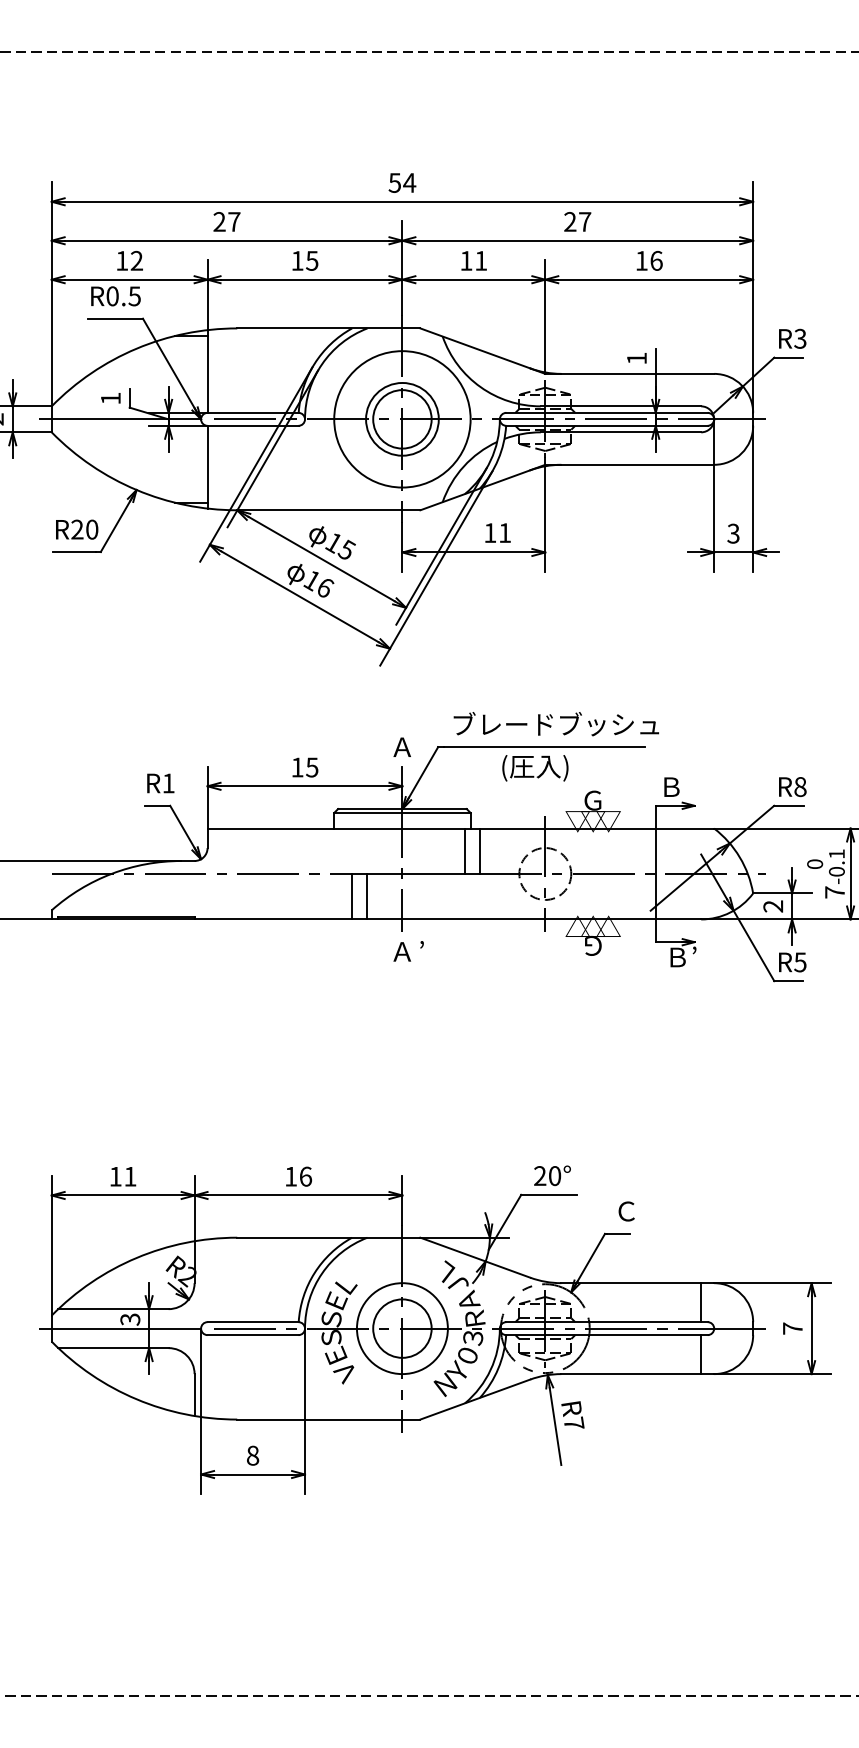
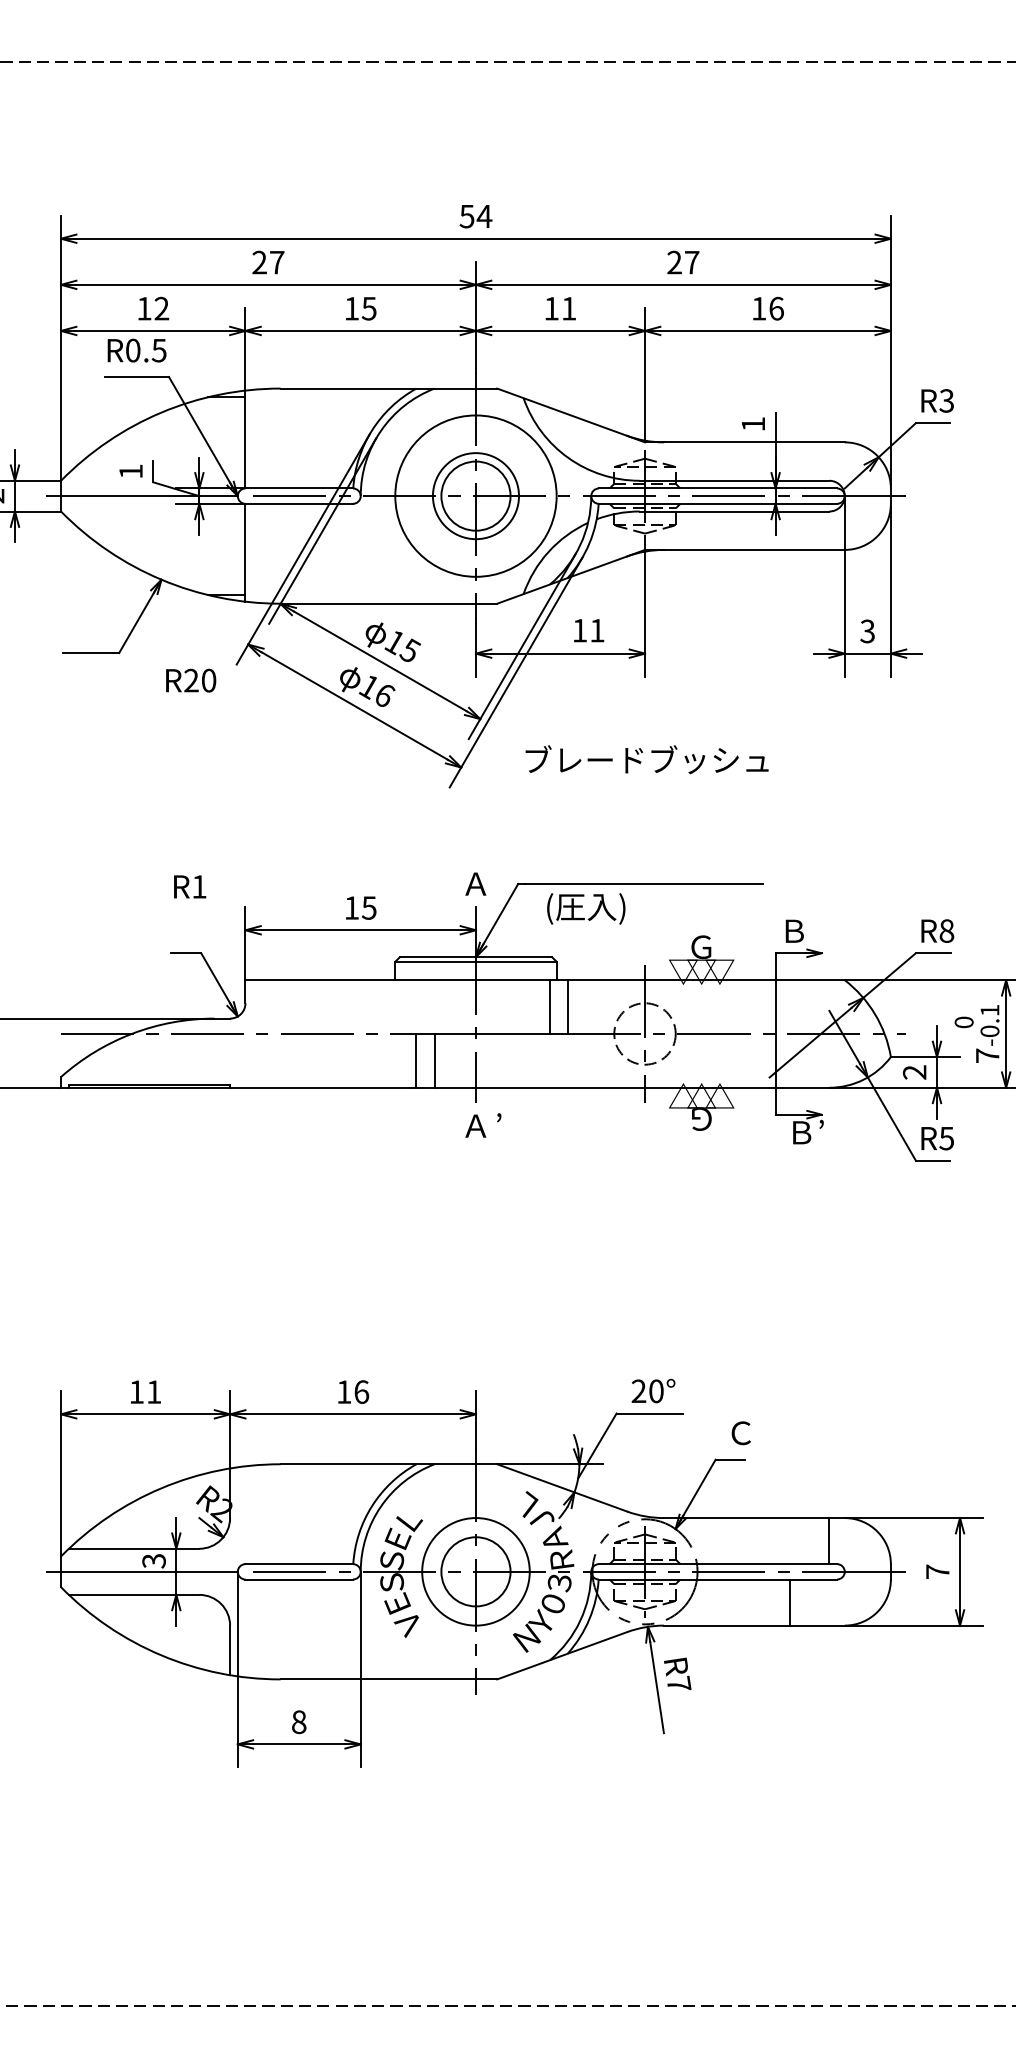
text: (77, 529) -> (191, 680), moved
text: (555, 723) -> (646, 759), moved
text: (535, 767) -> (586, 908), moved
text: (161, 783) -> (190, 886), moved
line: (701, 1354) -> (790, 1602), moved

